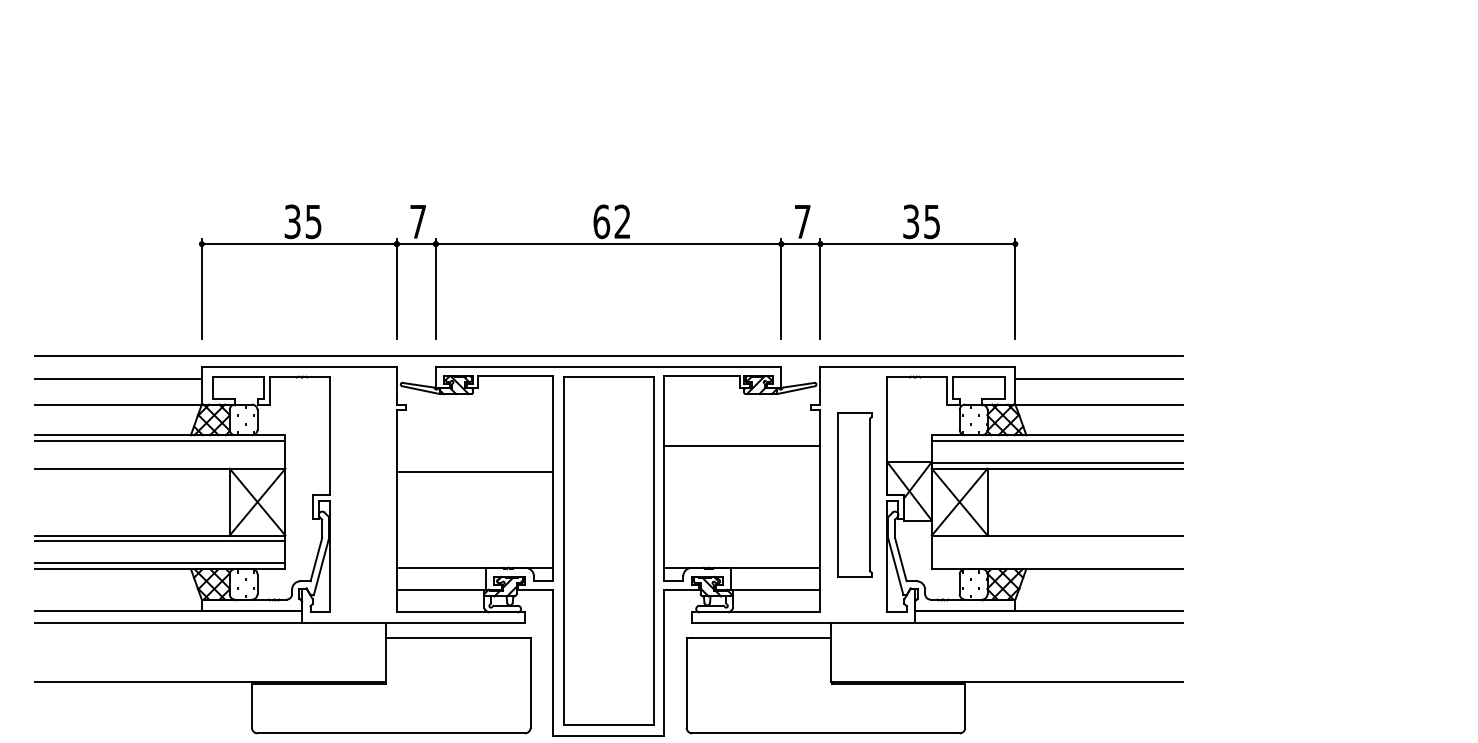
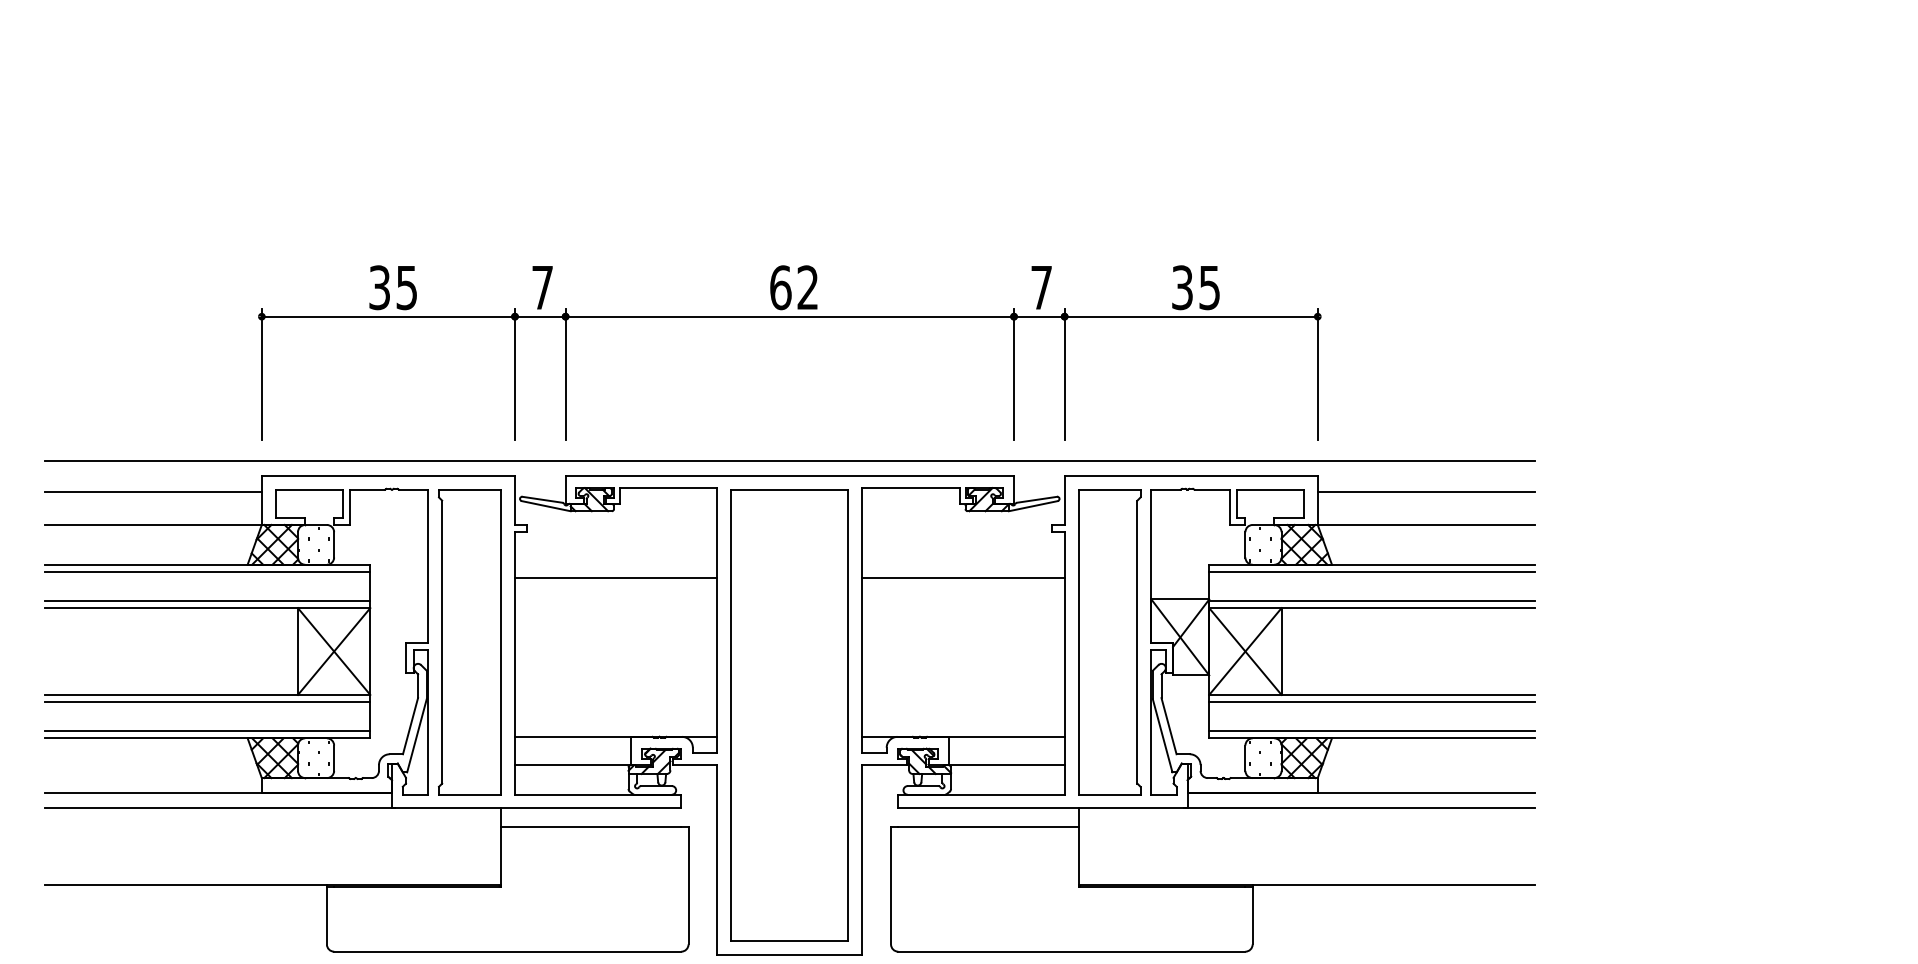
line: (159, 462) -> (207, 600), added
line: (474, 472) -> (615, 578), moved
part: (361, 495) -> (469, 642), added
part: (854, 495) -> (1109, 642), size x1.43
line: (1056, 541) -> (1371, 702), added
line: (1056, 563) -> (1371, 731), added

